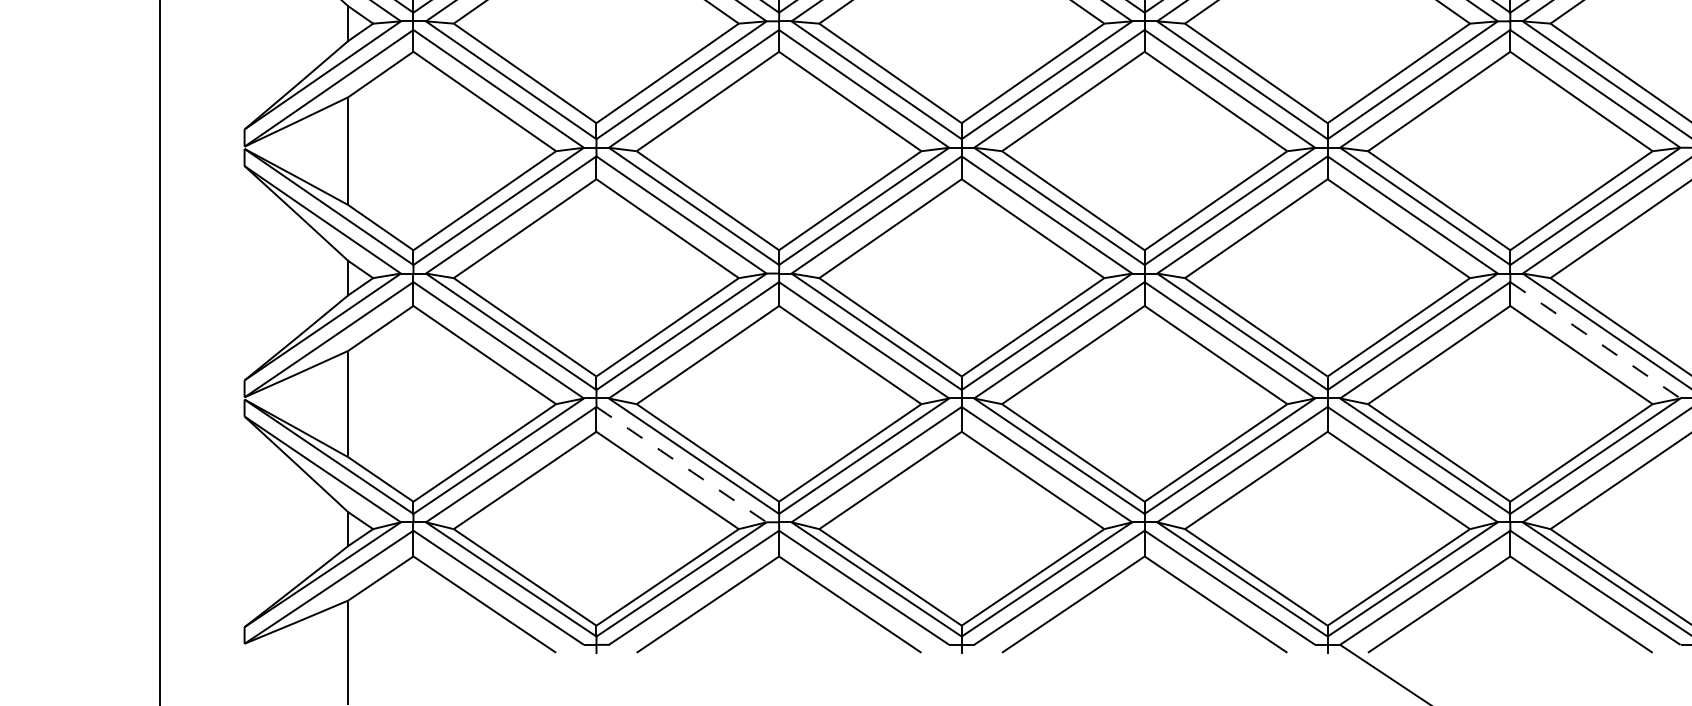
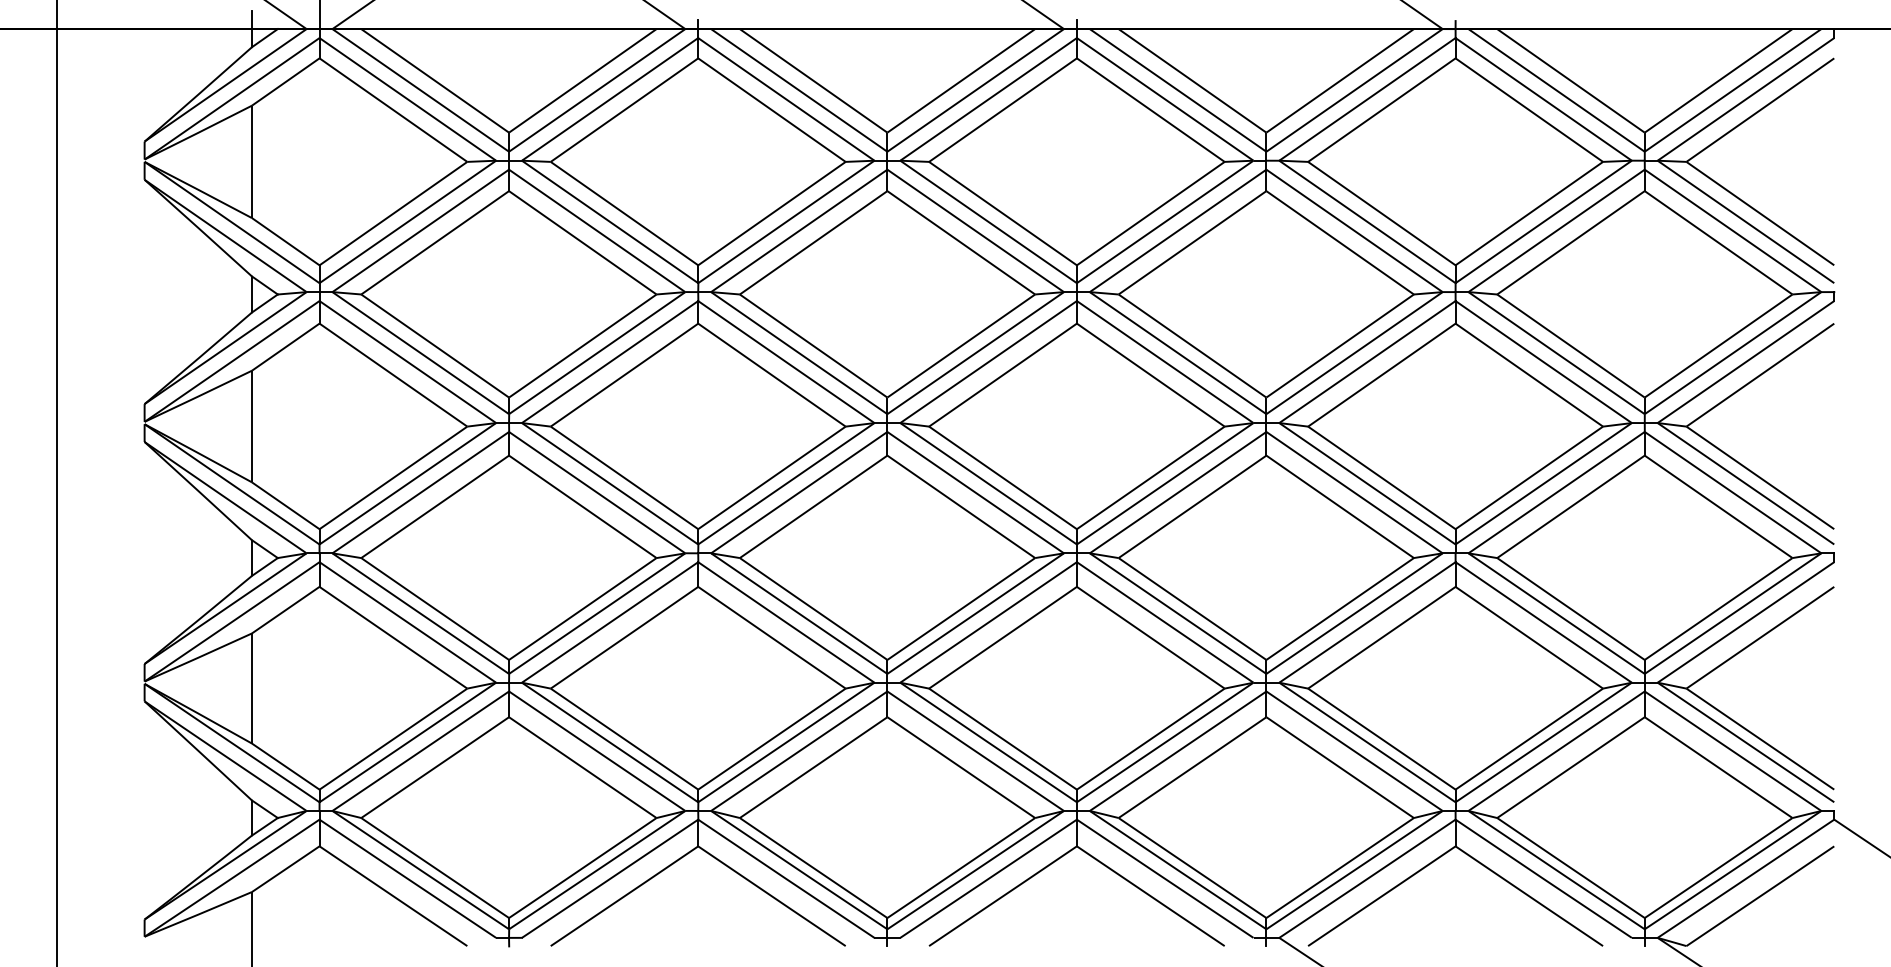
arc: (1595, 340) -> (1543, 622), dashed -> solid
arc: (681, 464) -> (597, 751), dashed -> solid

